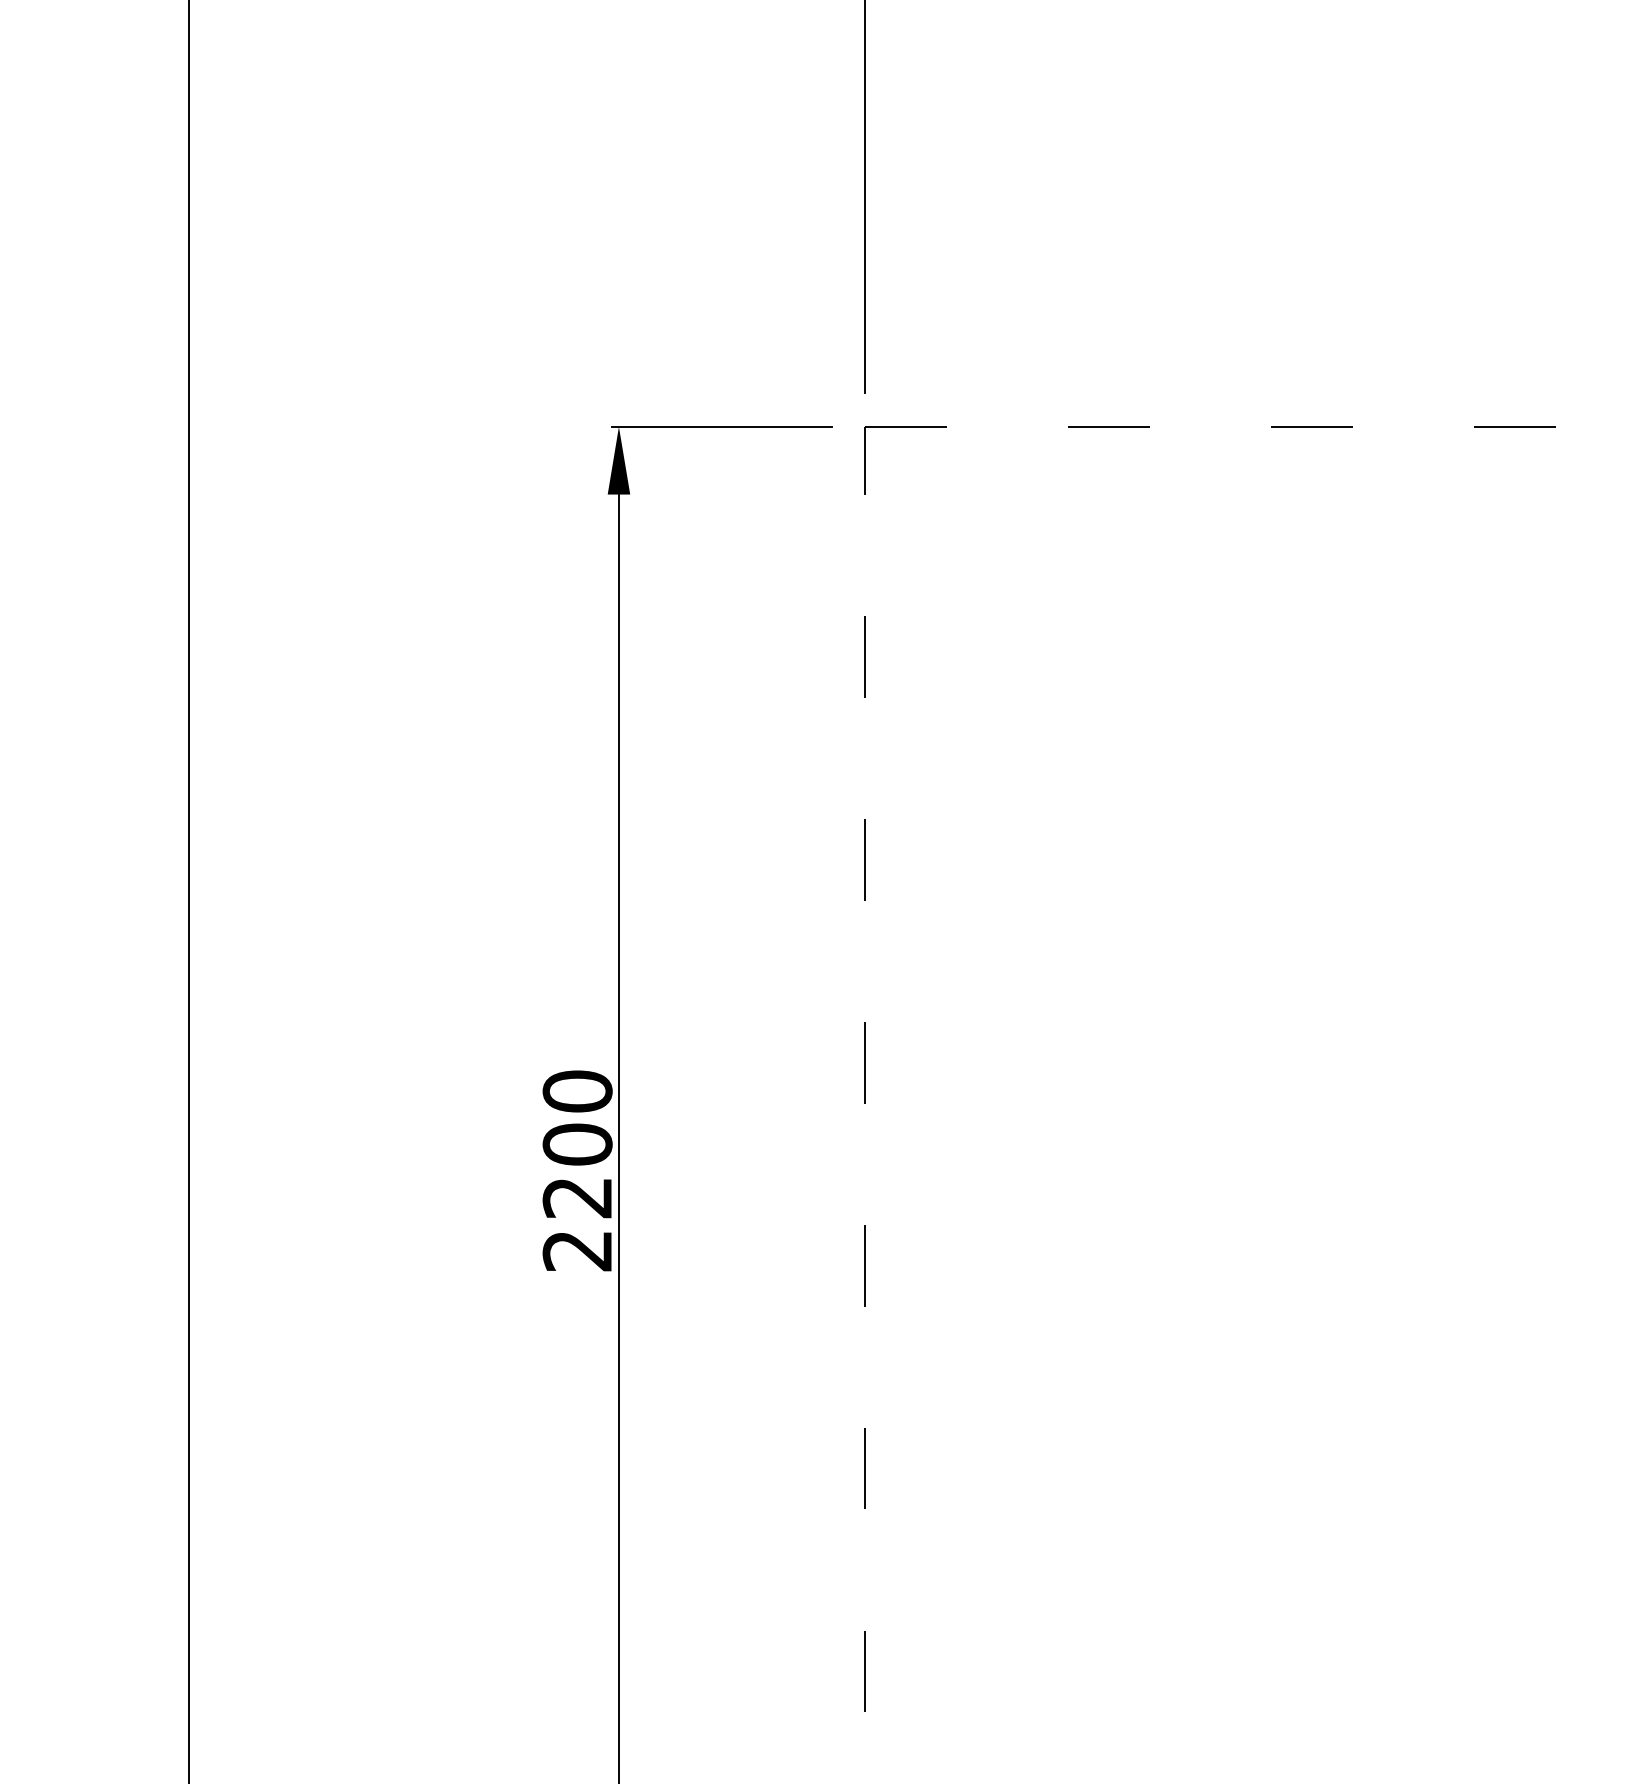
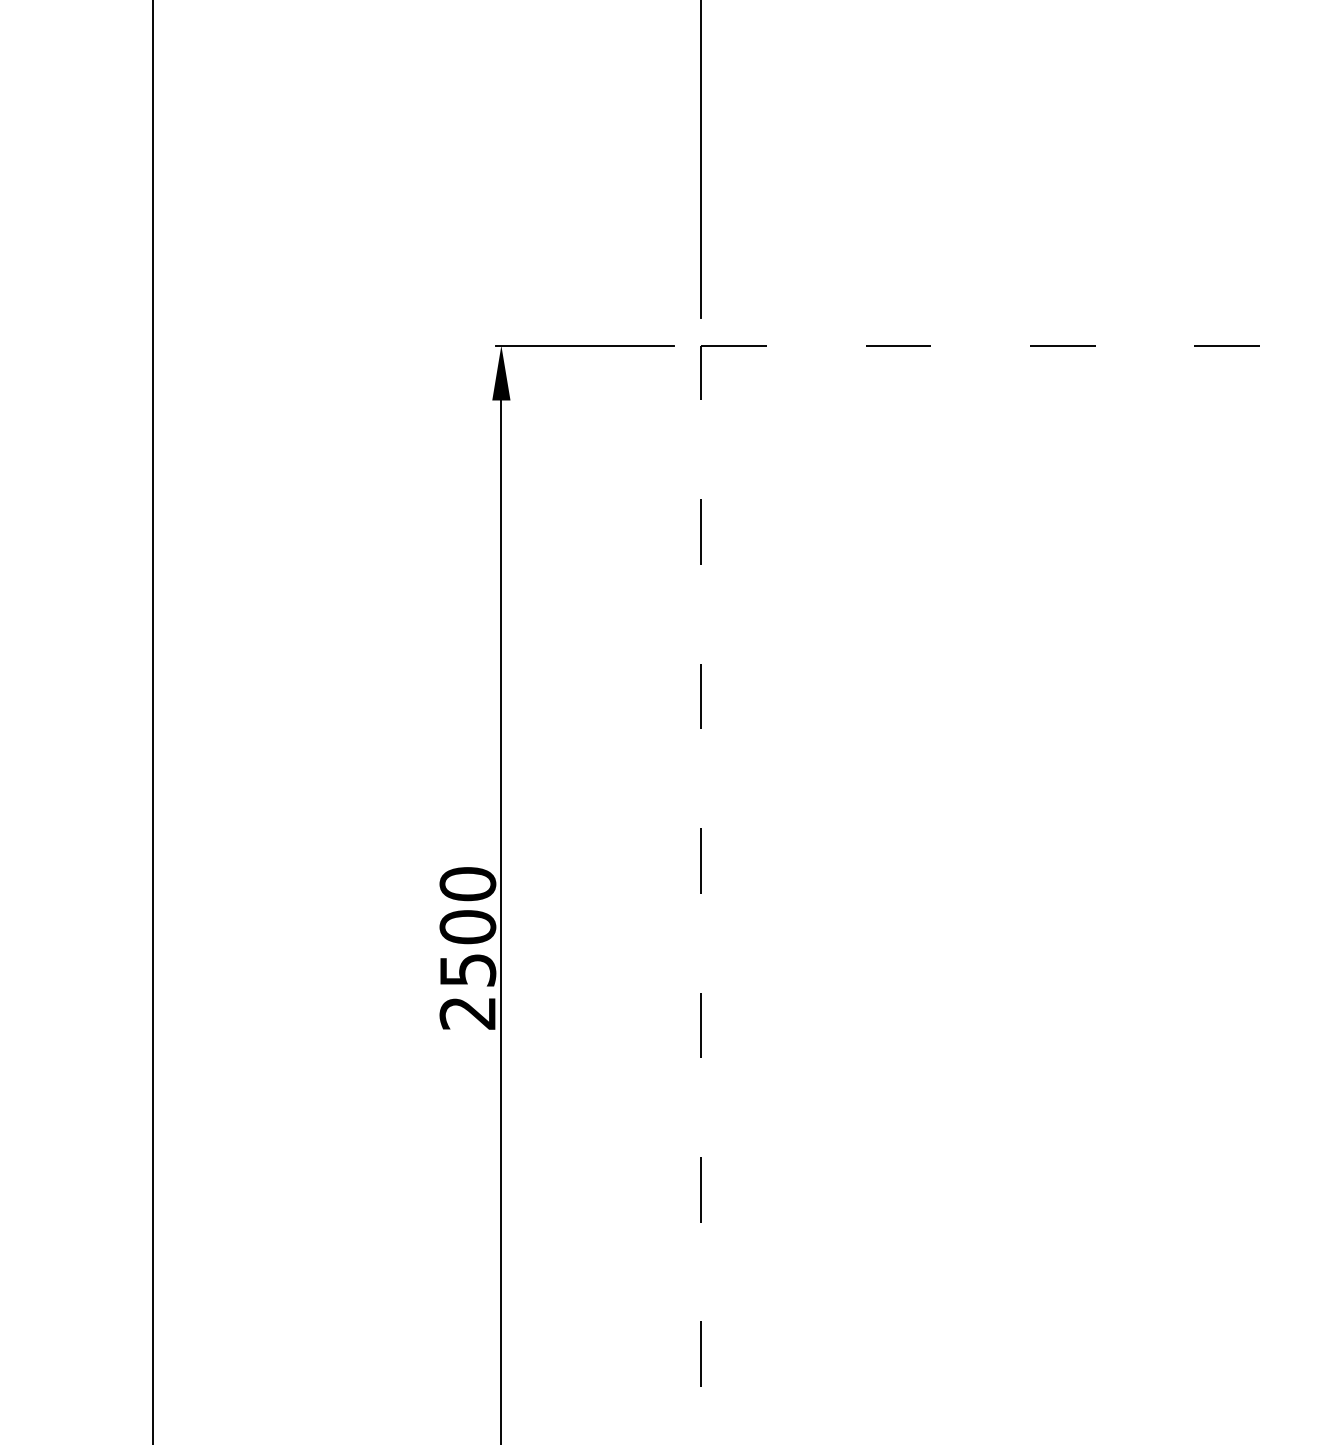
text: (577, 1198) -> (467, 970), 2200 -> 2500

